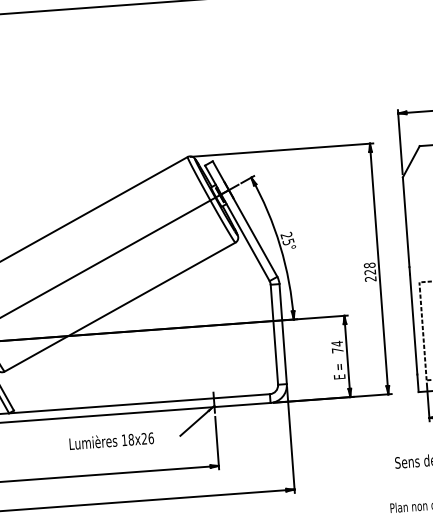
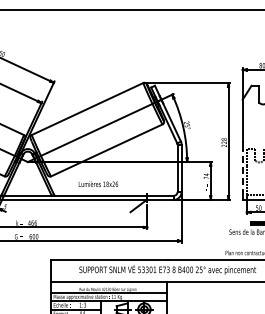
line: (413, 324) -> (242, 168), solid -> dashed
text: (111, 439) -> (98, 183), moved

